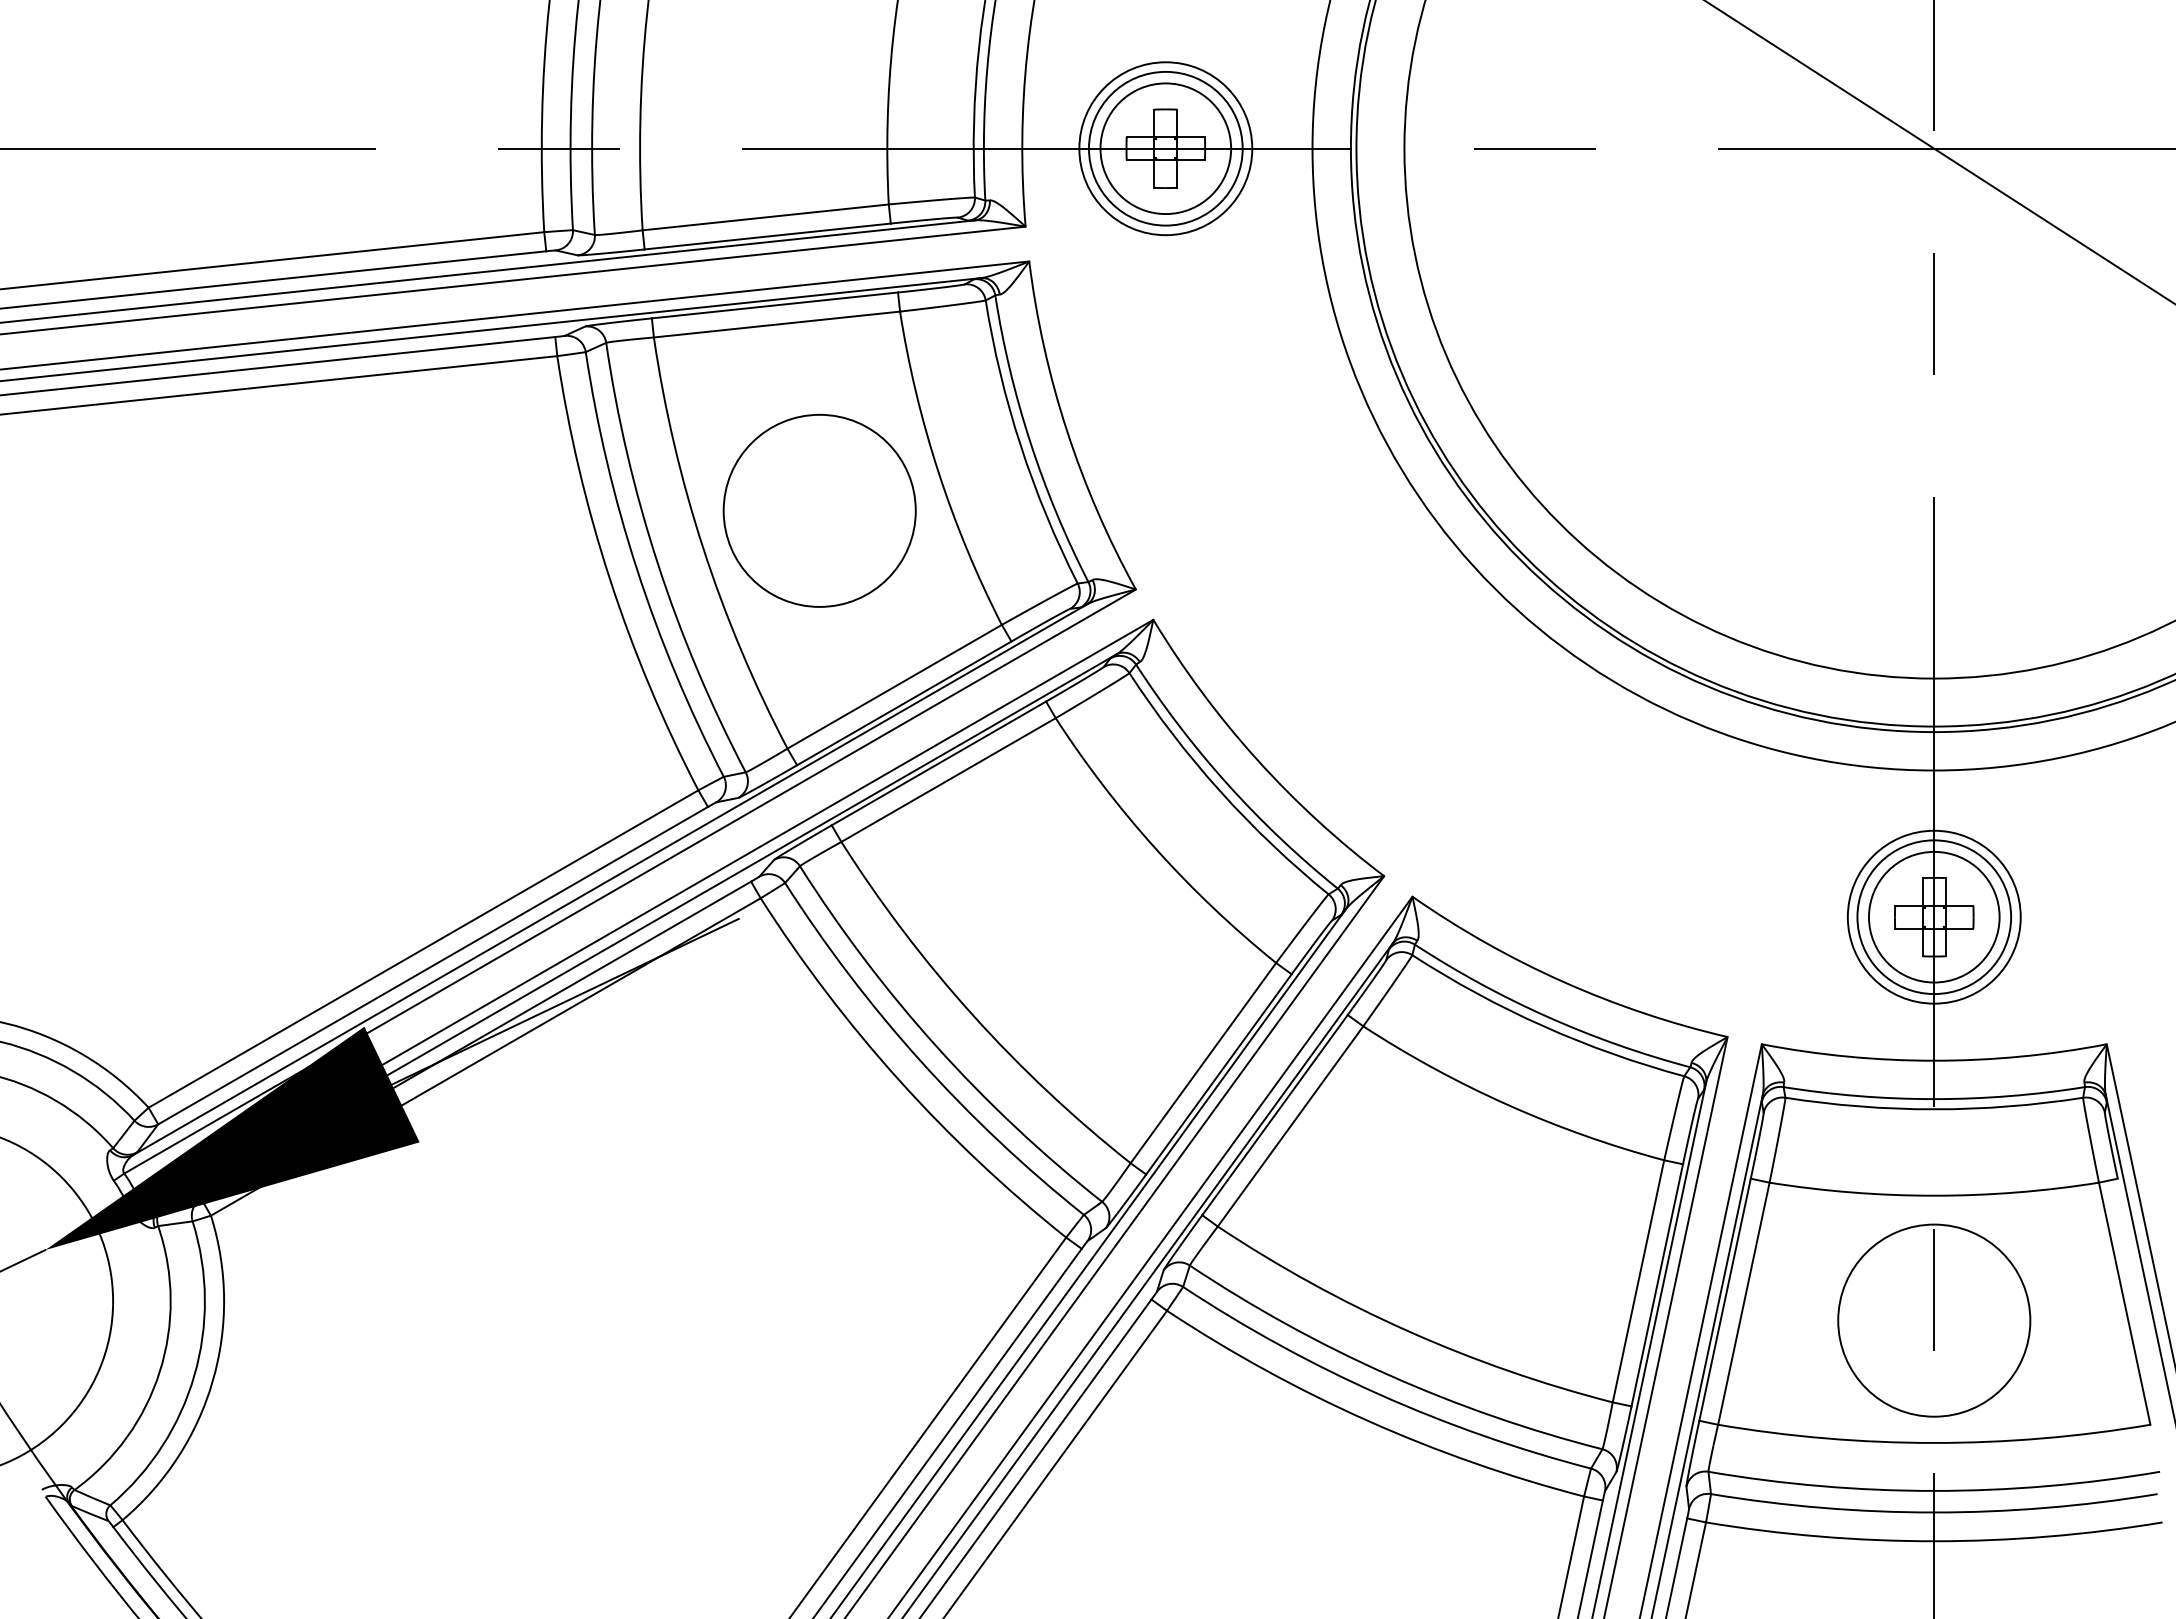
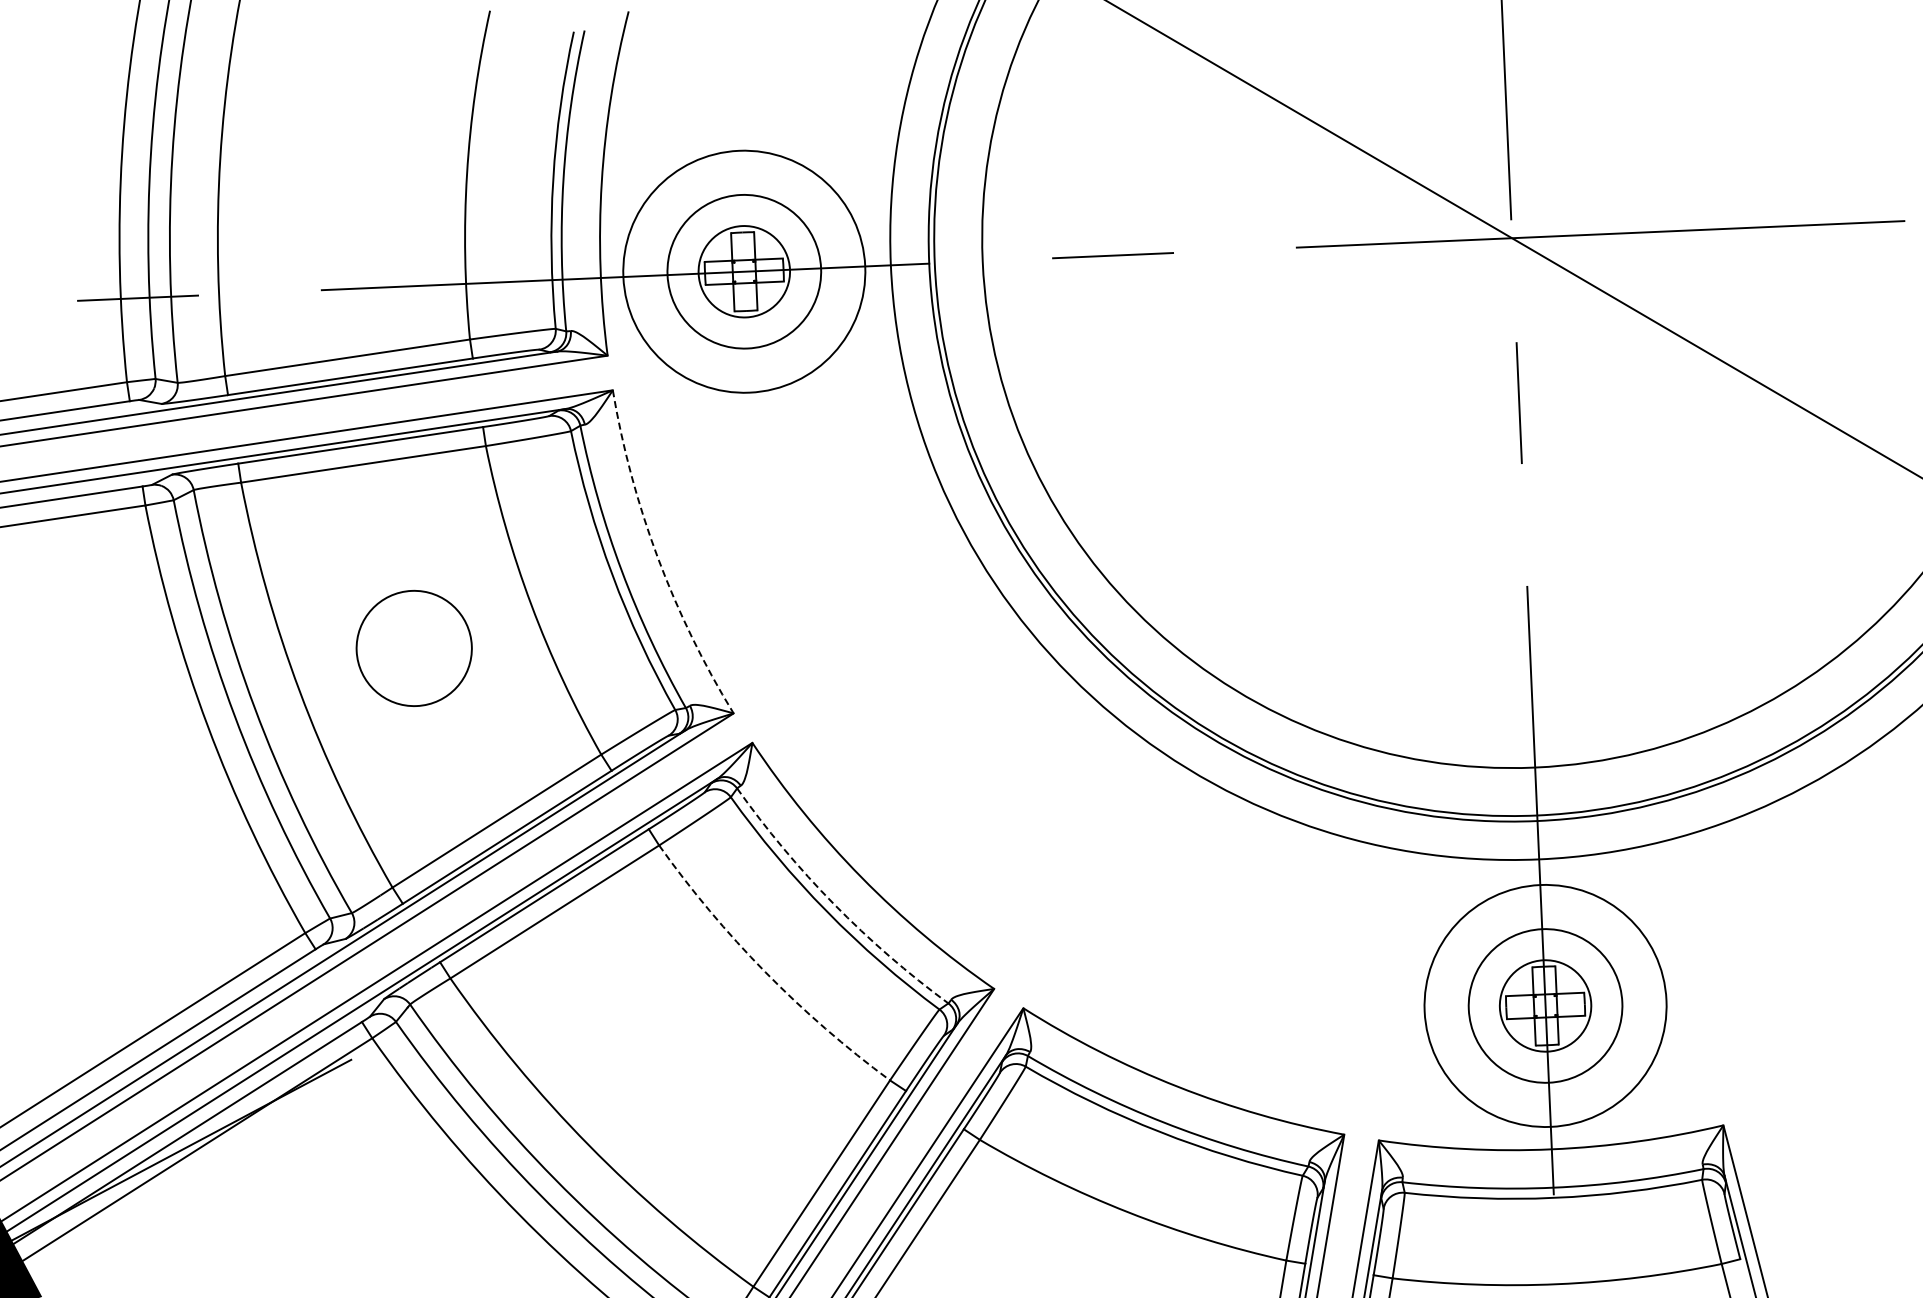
circle: (1165, 148) -> (743, 271), size x0.7
circle: (1165, 148) -> (743, 271), size x1.4
arc: (1066, 430) -> (657, 557), solid -> dashed
circle: (819, 510) -> (414, 648), size x0.6
arc: (1228, 784) -> (834, 904), solid -> dashed
arc: (1156, 849) -> (765, 972), solid -> dashed
circle: (1933, 916) -> (1544, 1005), size x0.7
circle: (1933, 916) -> (1544, 1005), size x1.4

